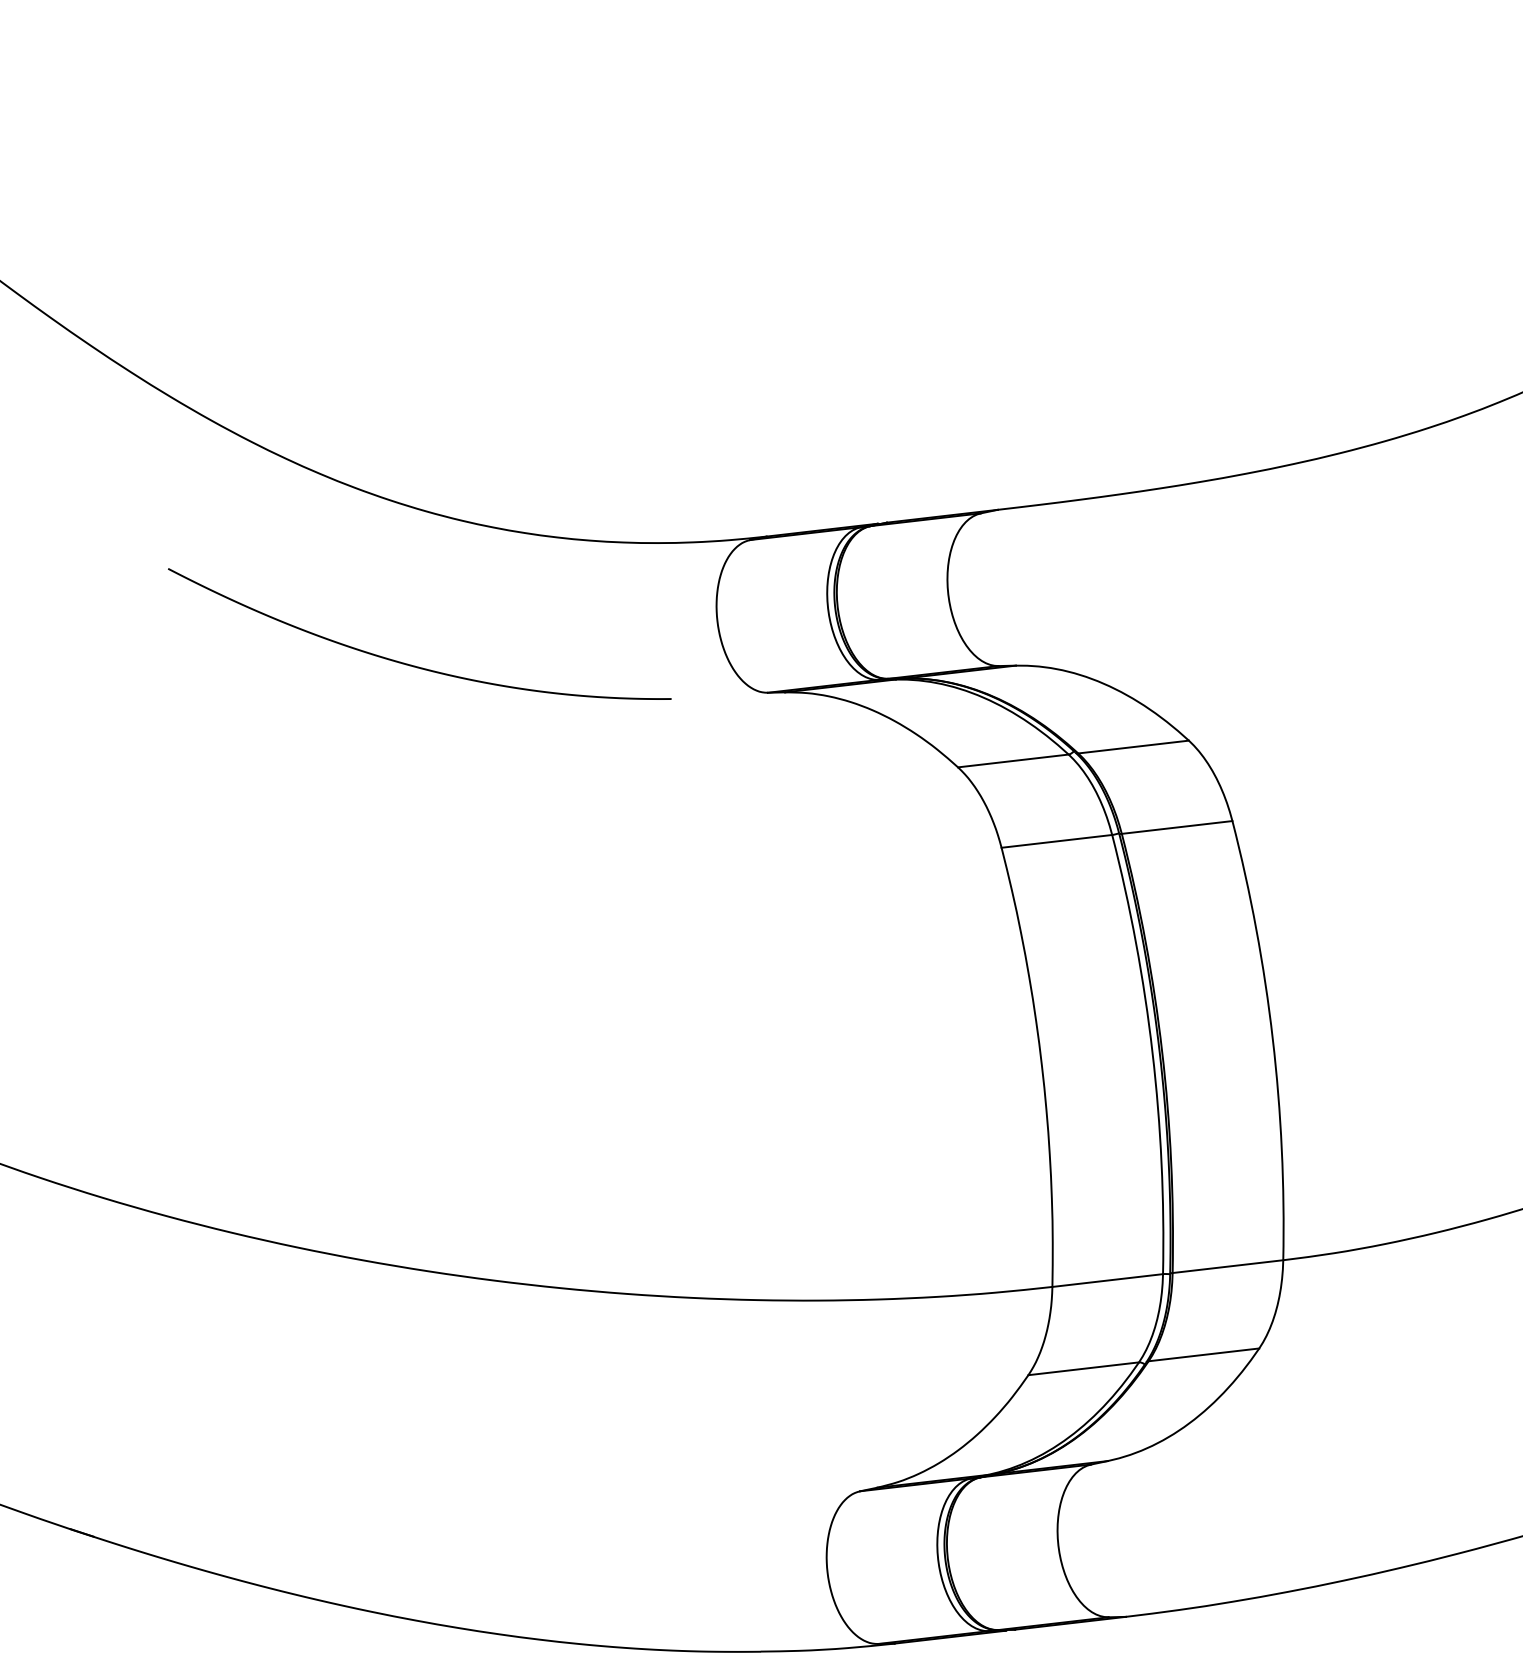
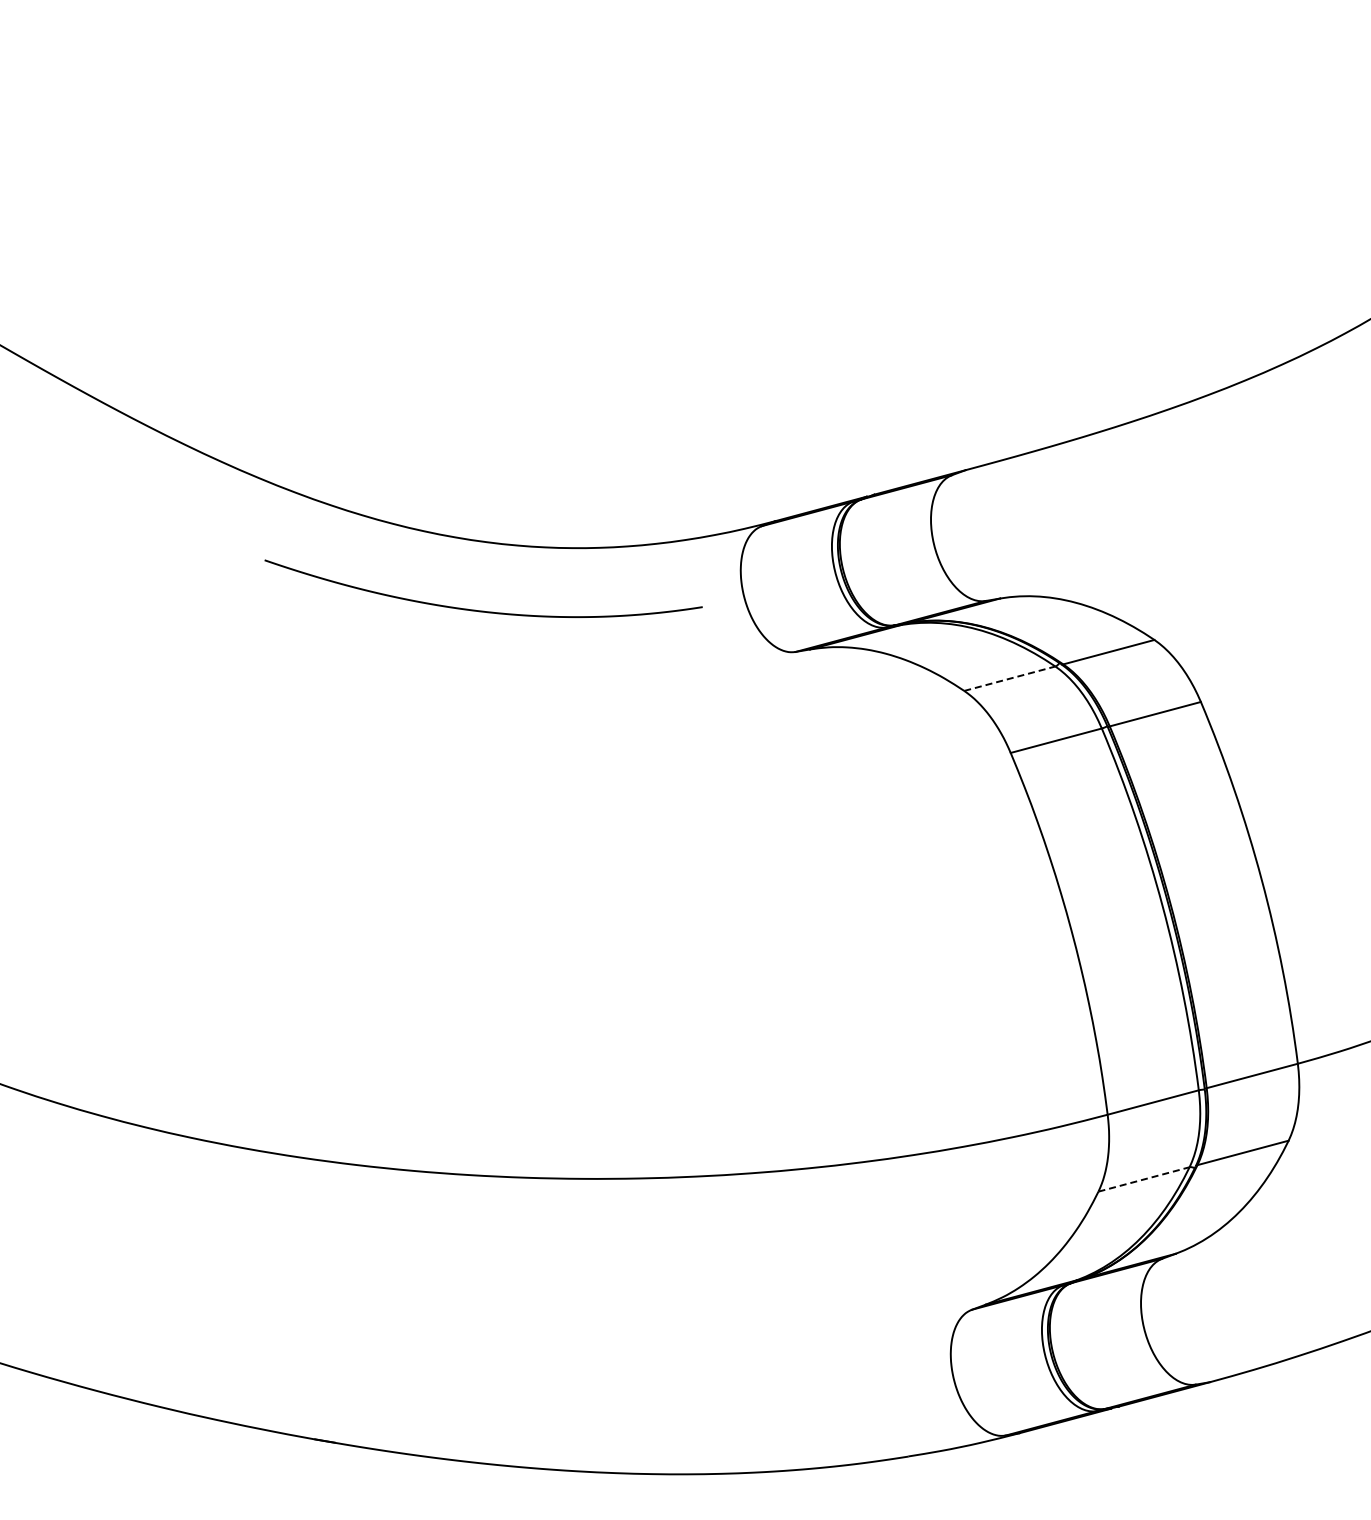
curve: (415, 665) -> (483, 610), moved
line: (1014, 760) -> (1010, 678), solid -> dashed
line: (1084, 1368) -> (1144, 1179), solid -> dashed

